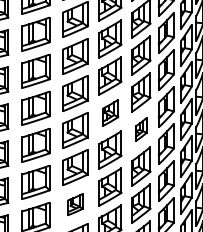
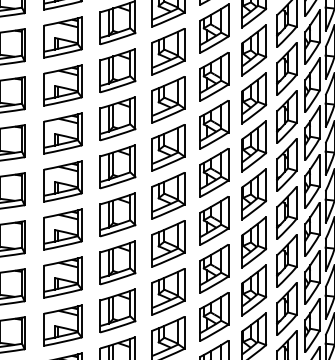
part: (110, 112) -> (214, 172), size x1.43
part: (141, 129) -> (254, 194), size x1.67
part: (75, 204) -> (168, 291), size x1.67

